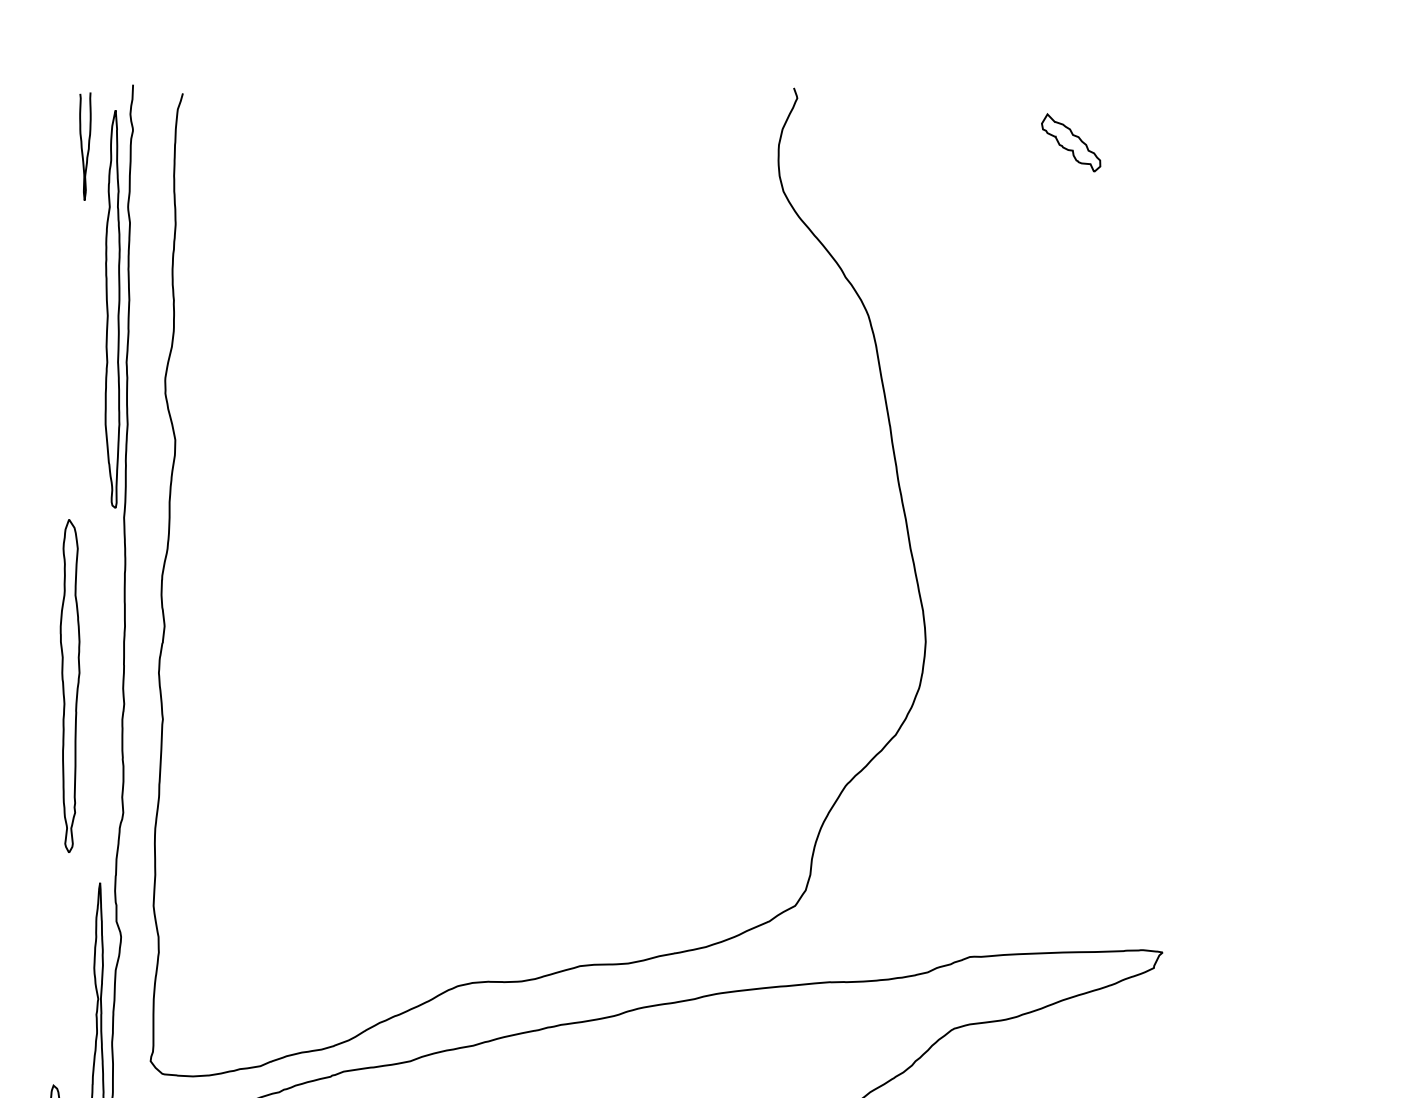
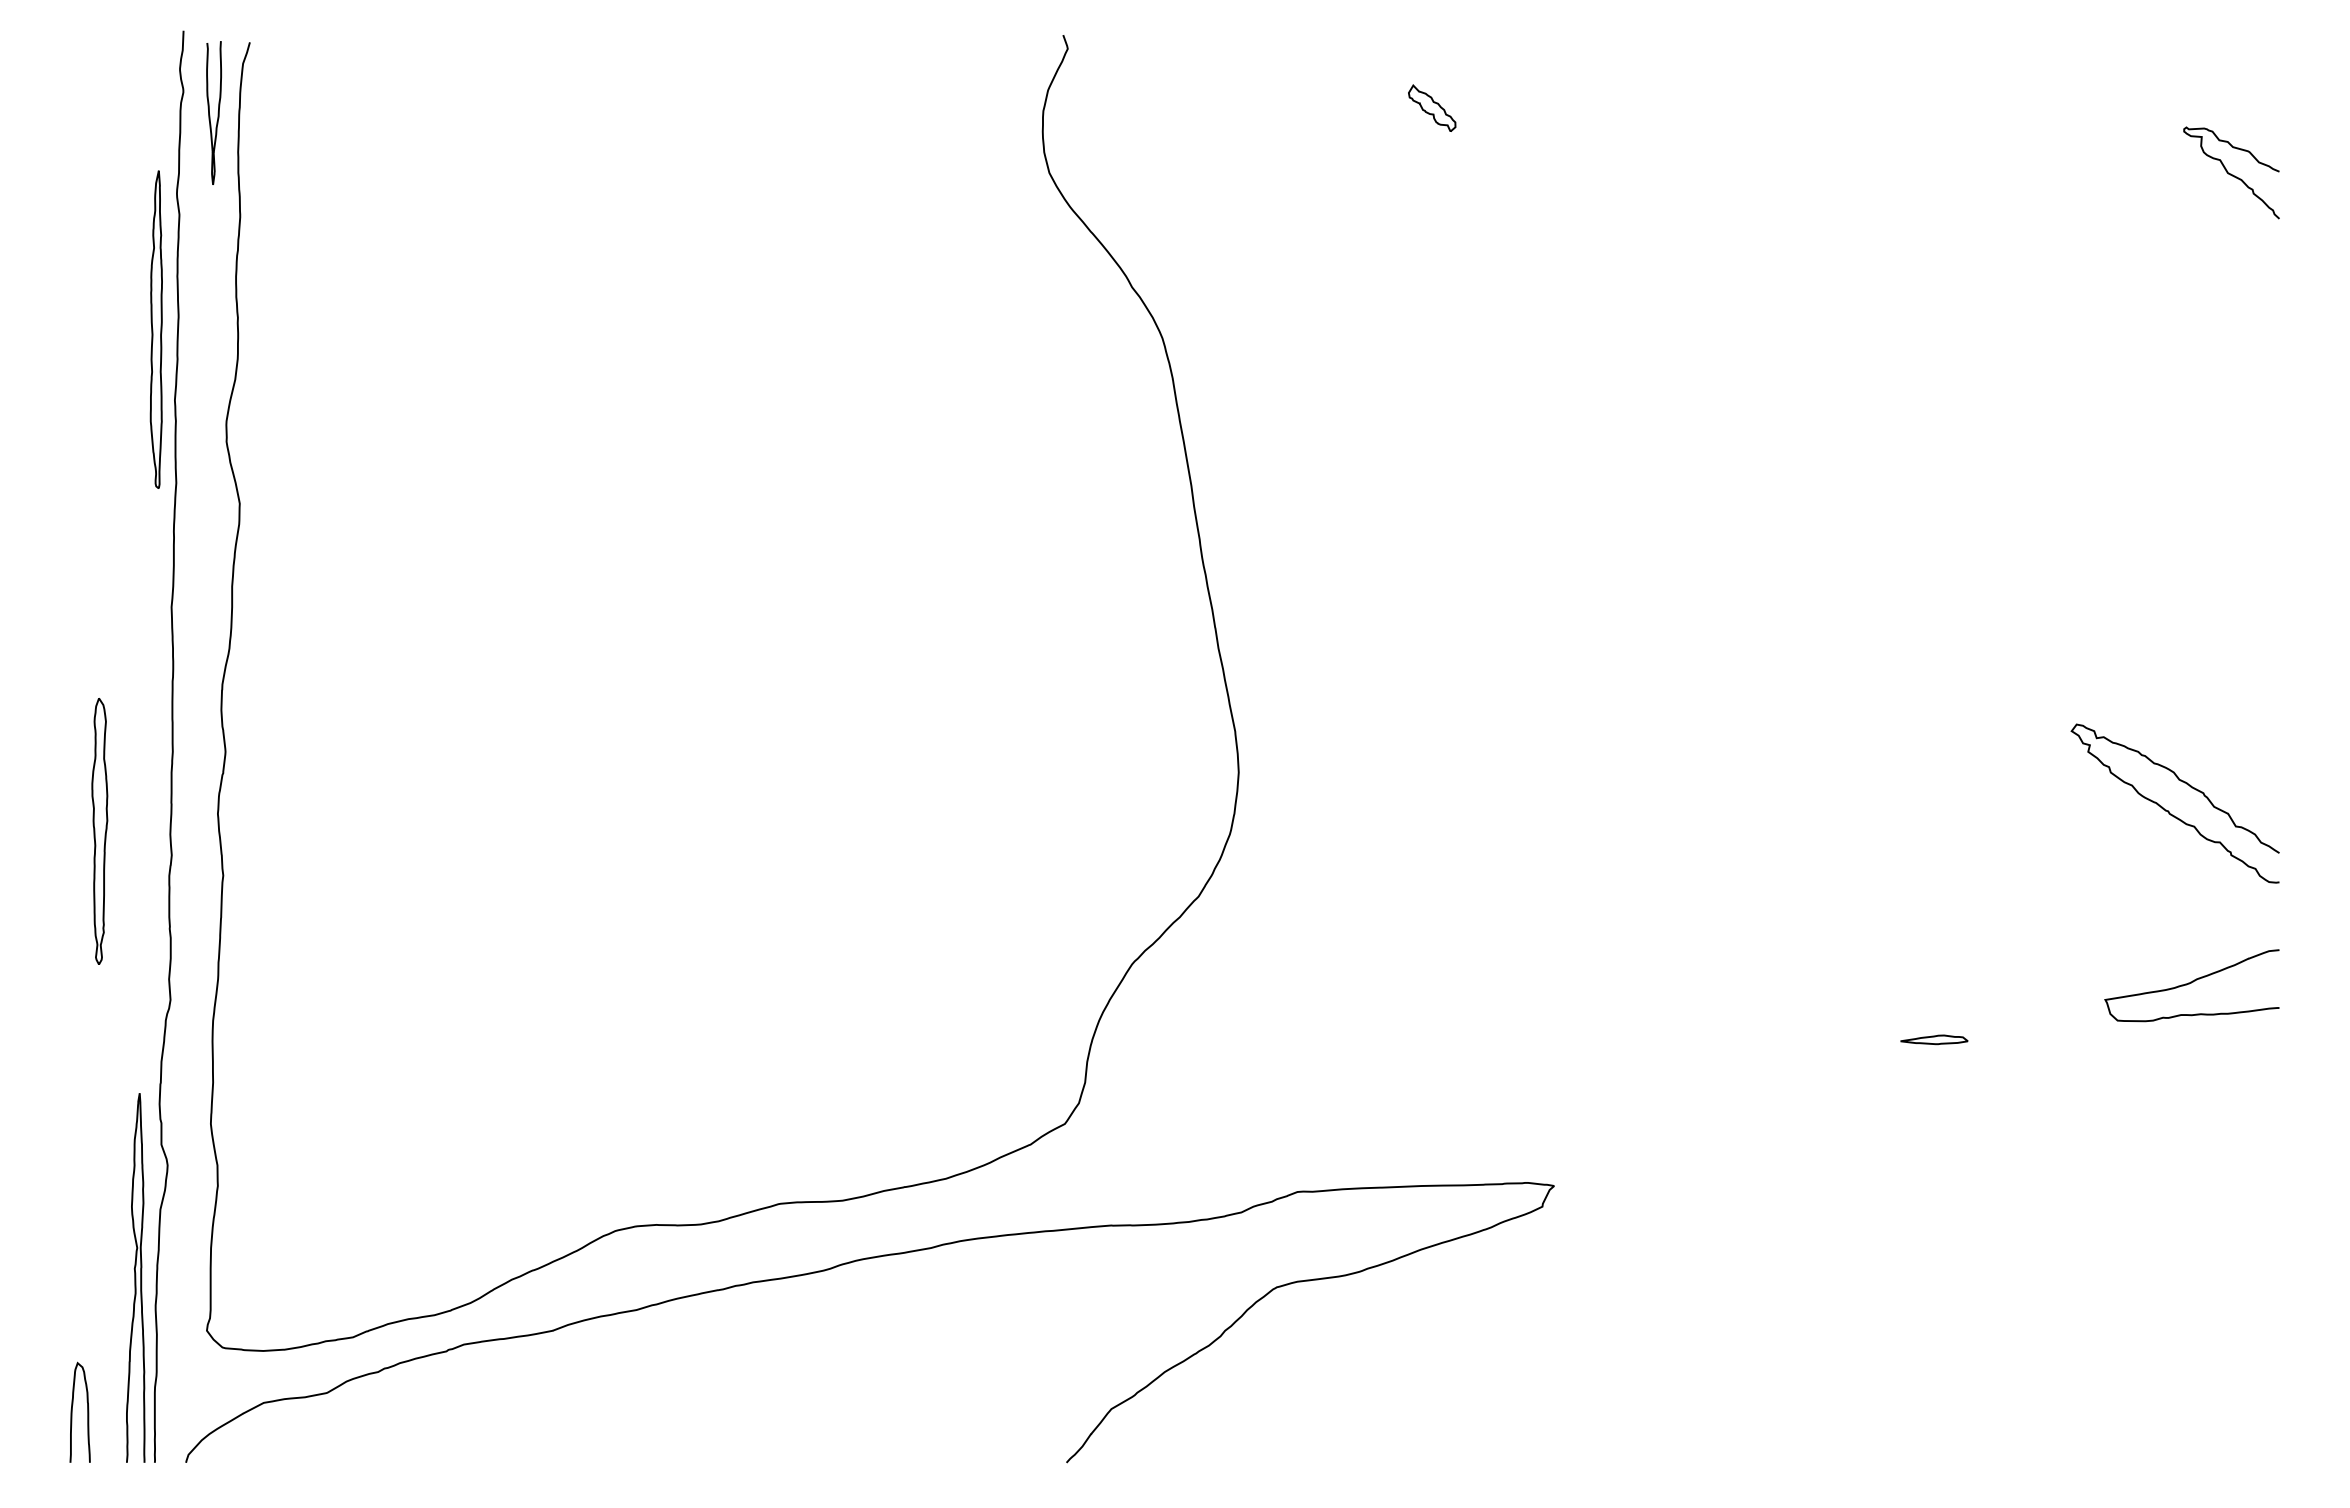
part: (1070, 143) -> (1431, 108), size x0.6
curve: (81, 146) -> (209, 112), moved
part: (112, 309) -> (156, 329), size x0.6
part: (69, 686) -> (99, 831), size x0.6

